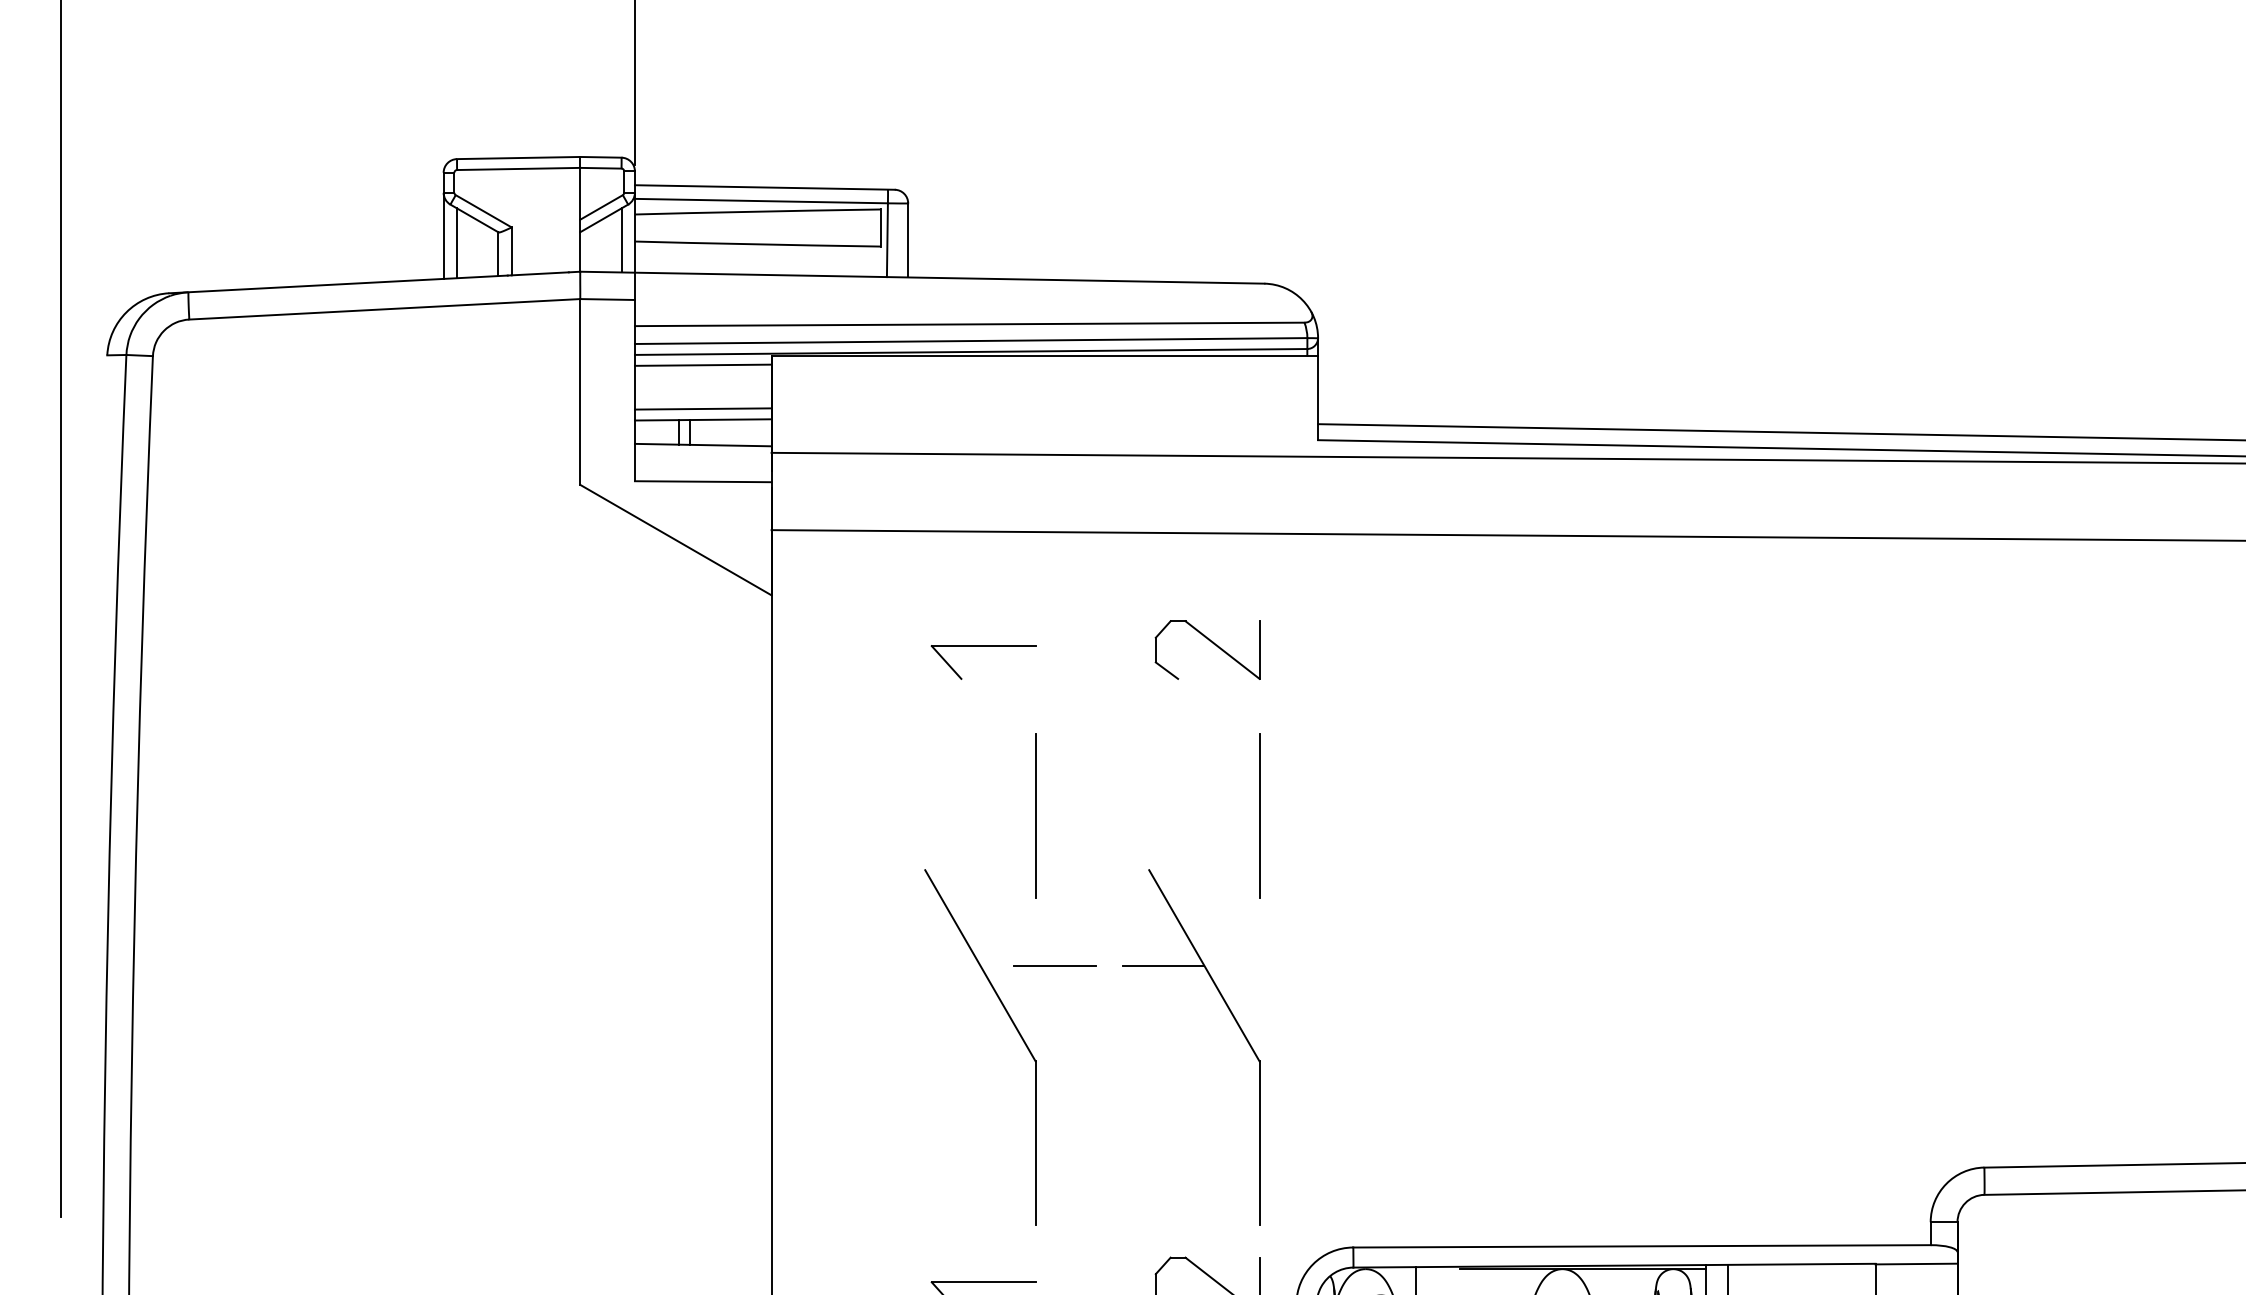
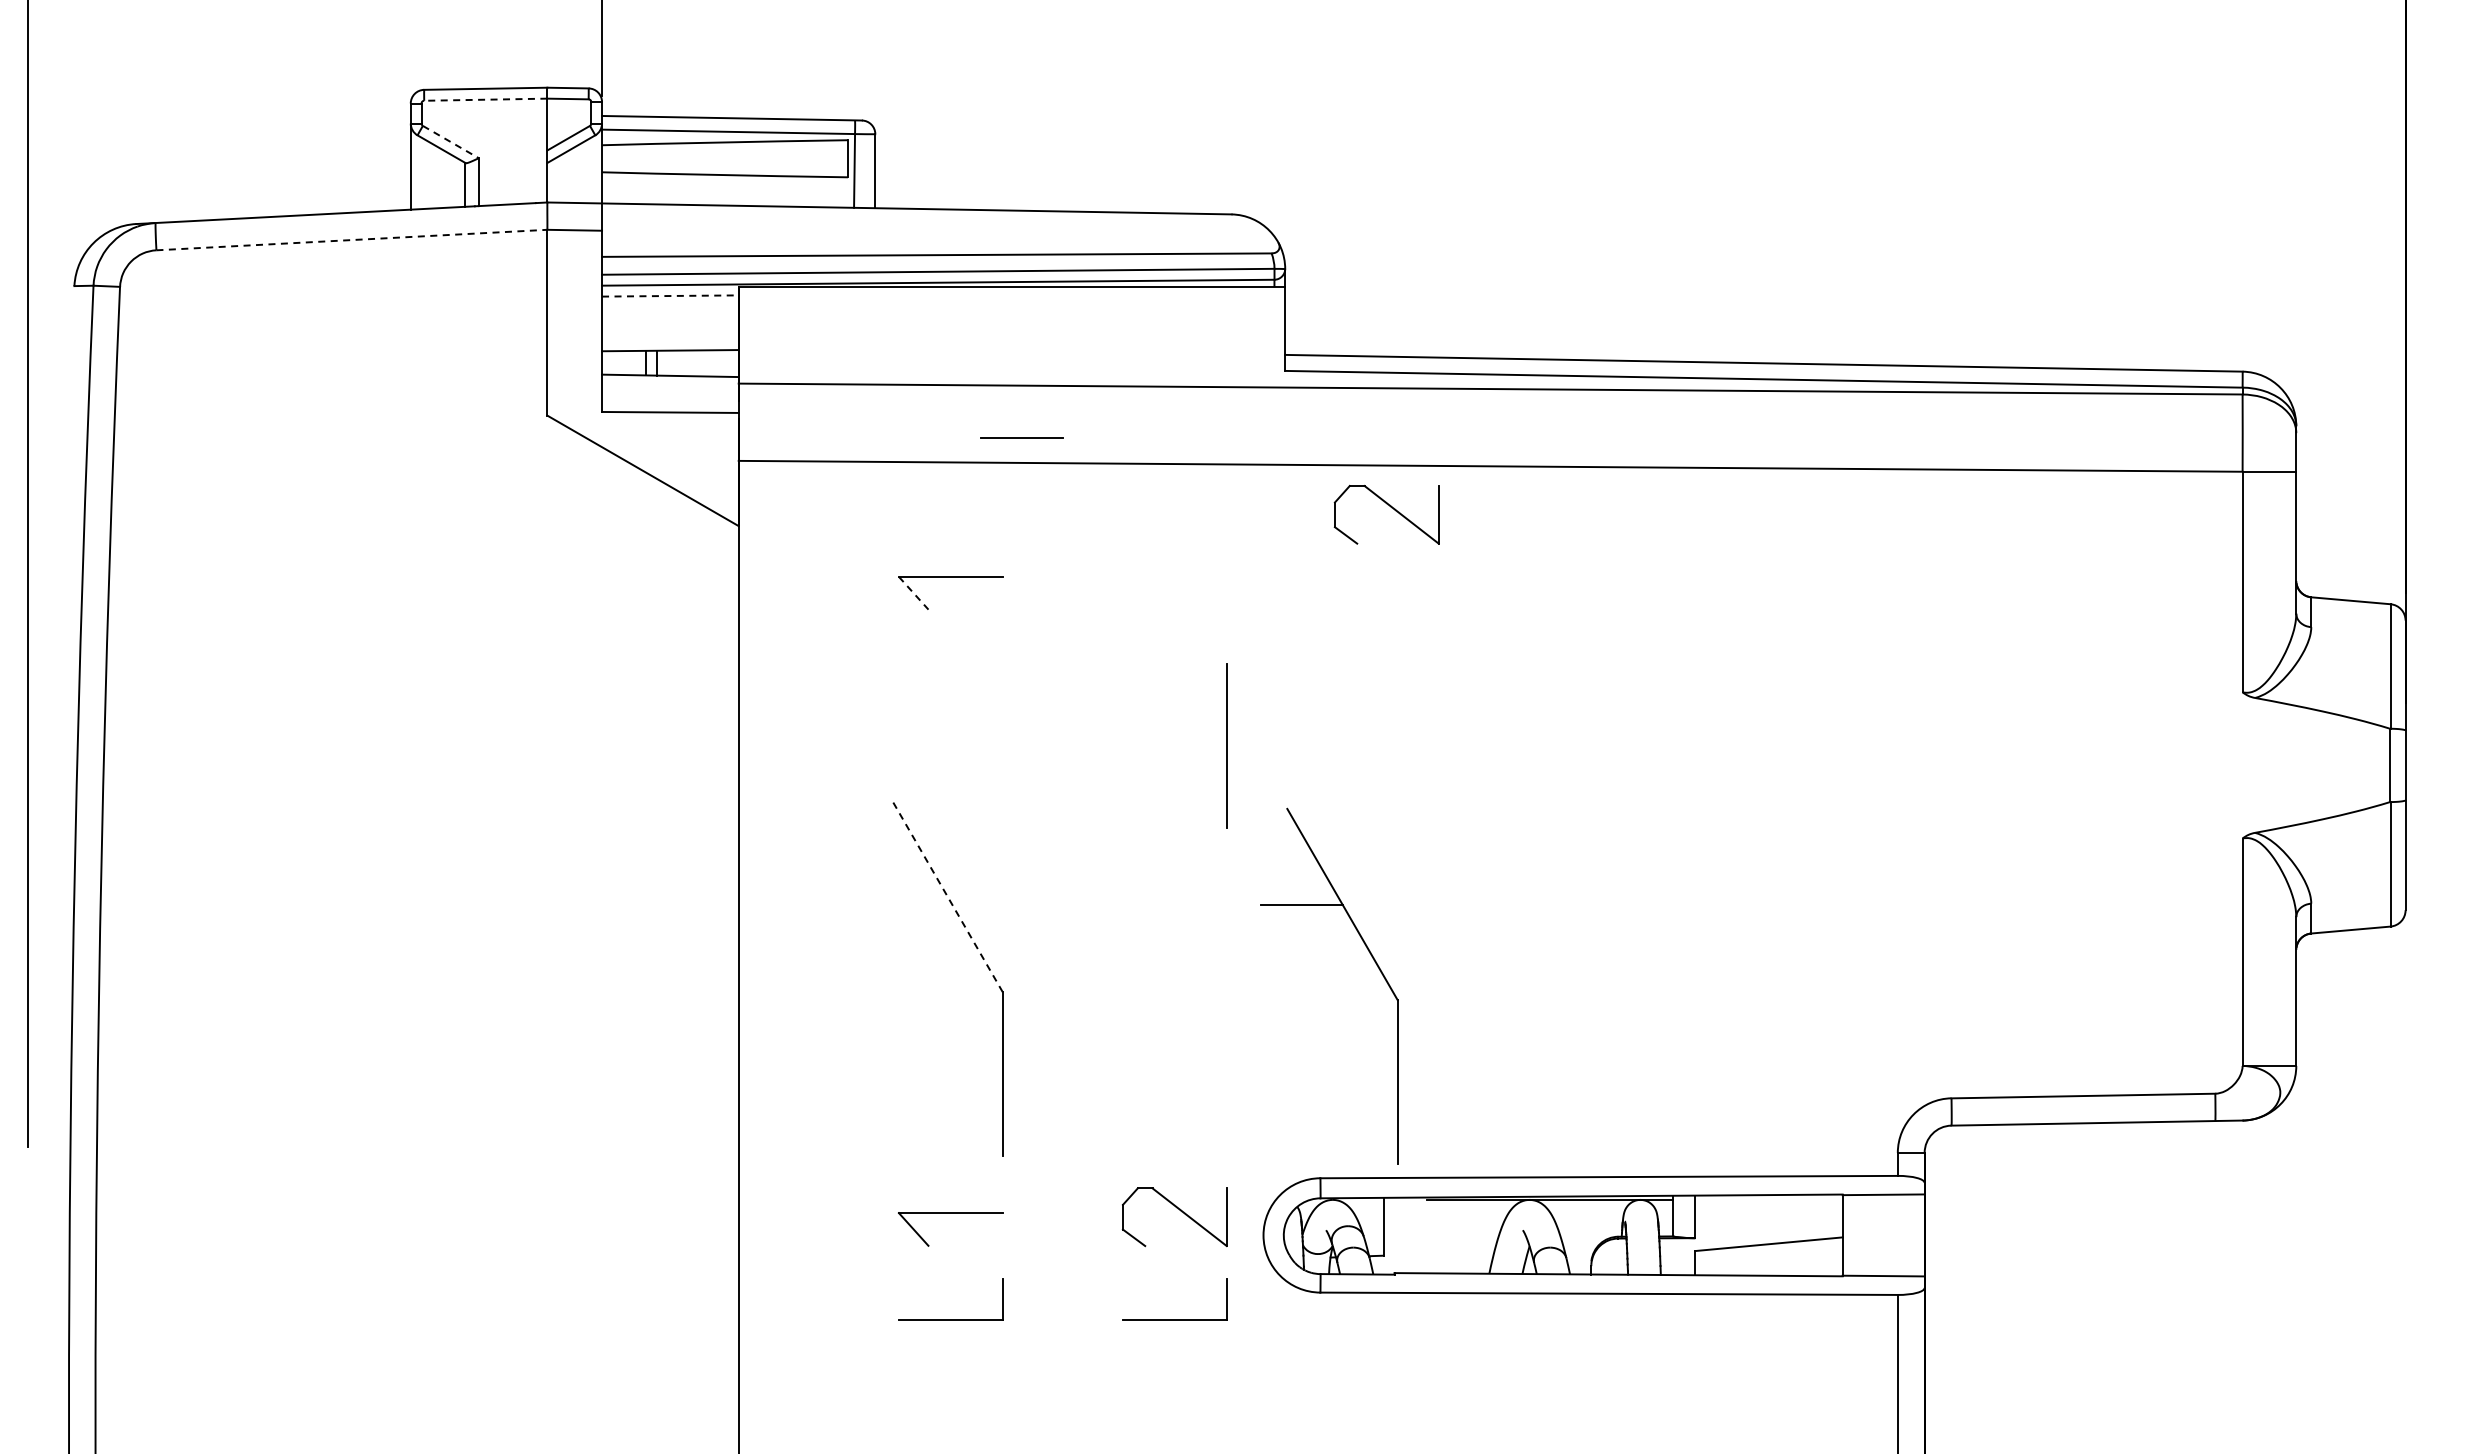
line: (518, 168) -> (485, 99), solid -> dashed
line: (484, 211) -> (451, 142), solid -> dashed
line: (621, 240) -> (588, 171), removed
line: (457, 242) -> (424, 173), removed
line: (384, 309) -> (351, 240), solid -> dashed
line: (703, 365) -> (670, 296), solid -> dashed
line: (703, 408) -> (670, 339), removed
part: (1212, 643) -> (1391, 508), moved
line: (947, 662) -> (914, 593), solid -> dashed
line: (1035, 815) -> (1002, 746), removed
line: (980, 965) -> (947, 896), solid -> dashed
line: (1054, 965) -> (1021, 437), moved
part: (1236, 1023) -> (1374, 962), moved

